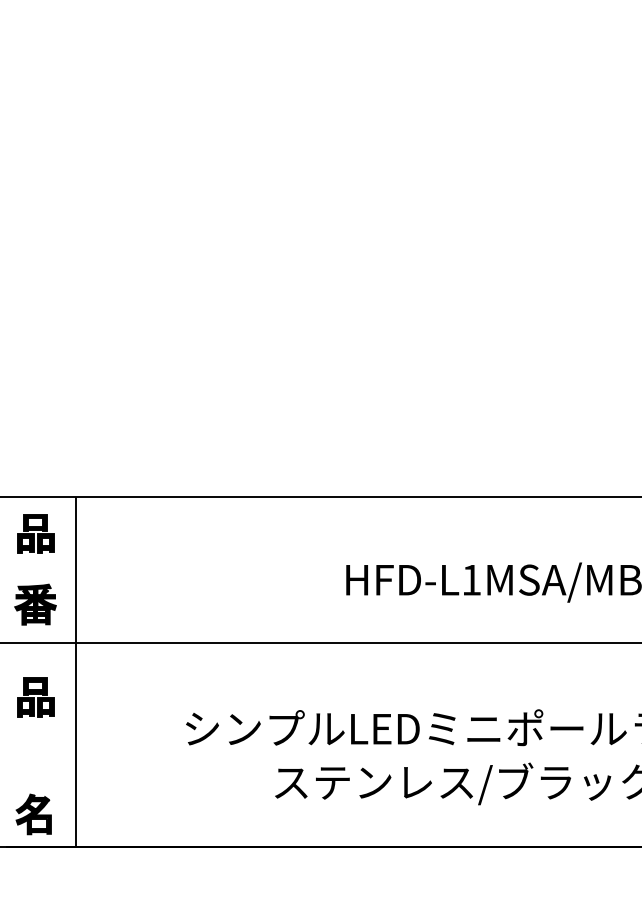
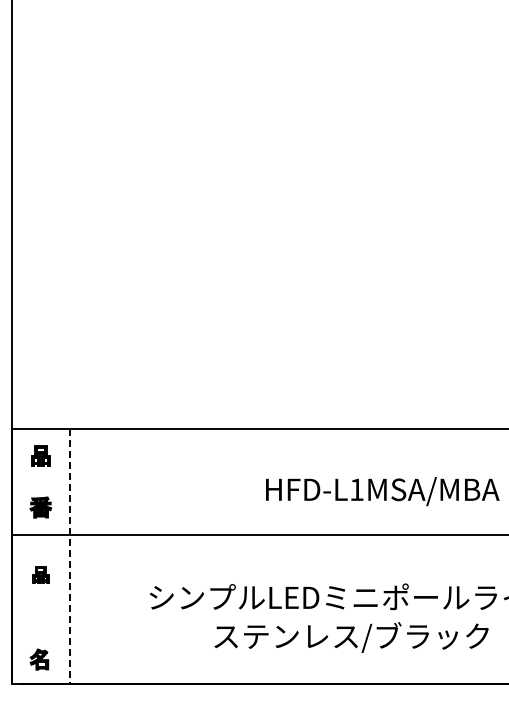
part: (35, 532) -> (40, 455), size x0.7
part: (35, 604) -> (40, 507), size x0.7
line: (76, 672) -> (70, 556), solid -> dashed
part: (35, 696) -> (40, 574), size x0.6
part: (33, 814) -> (39, 659), size x0.7

